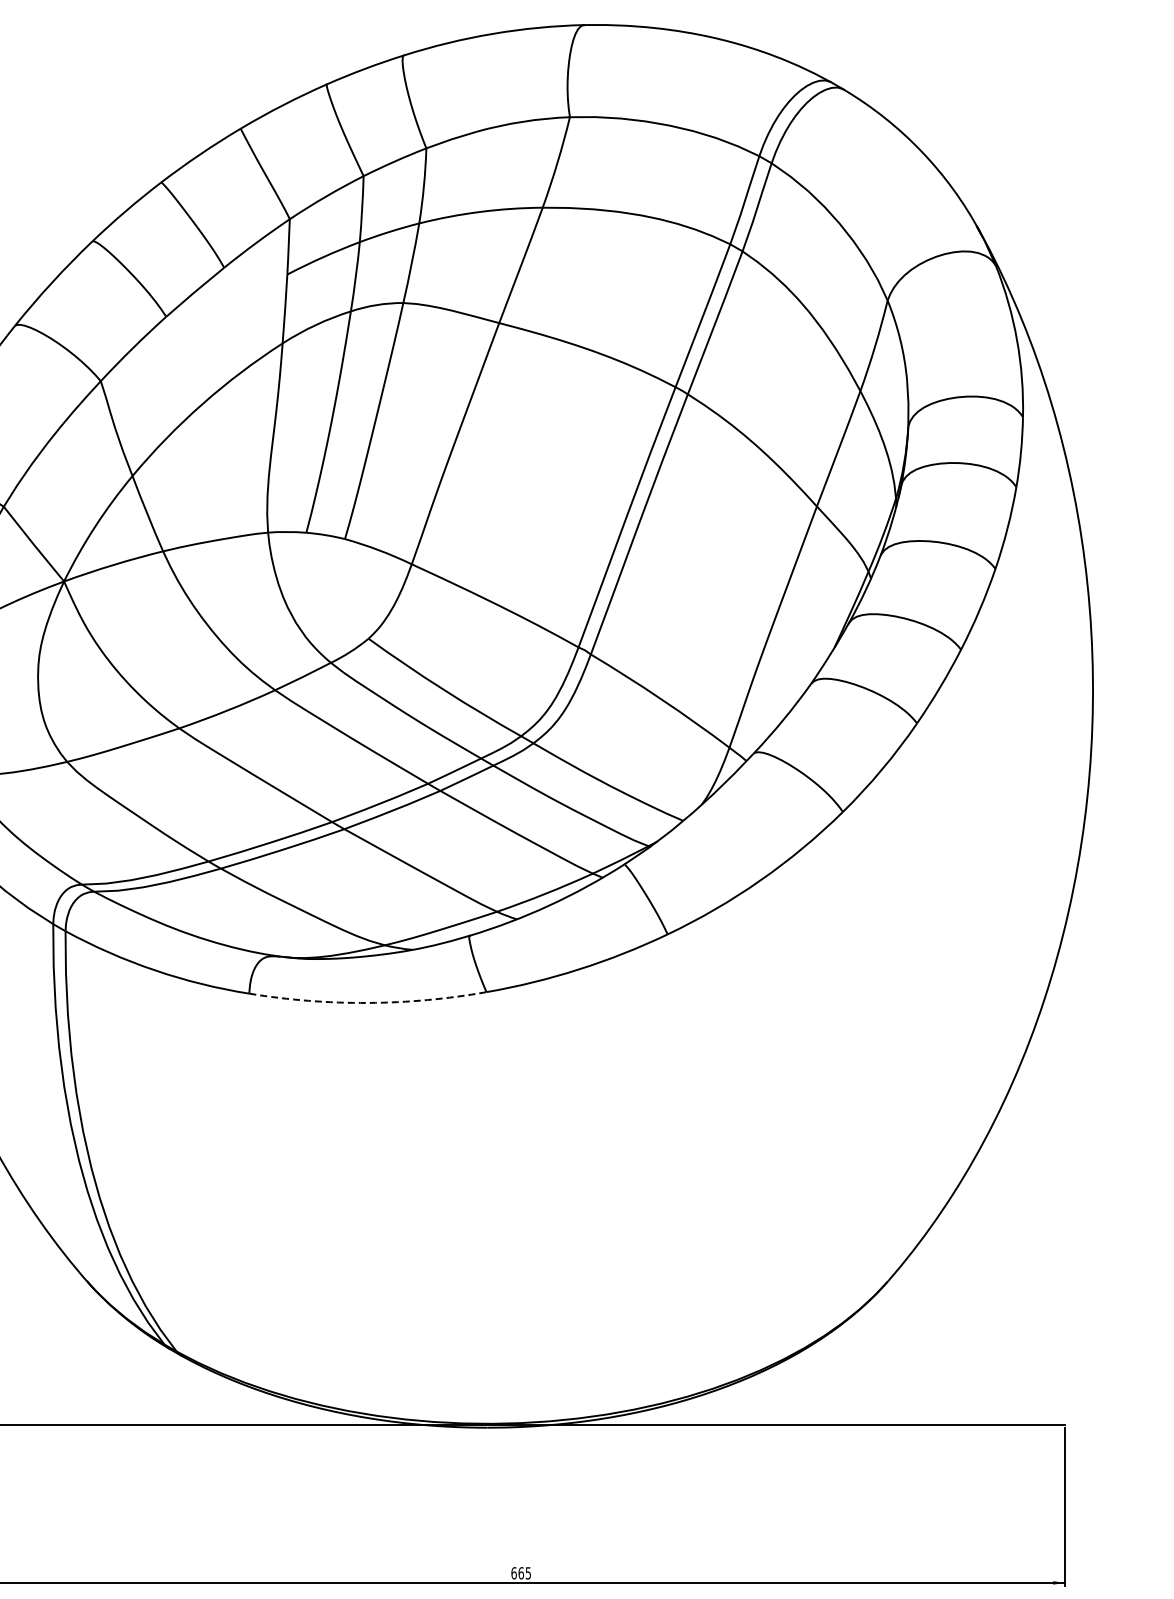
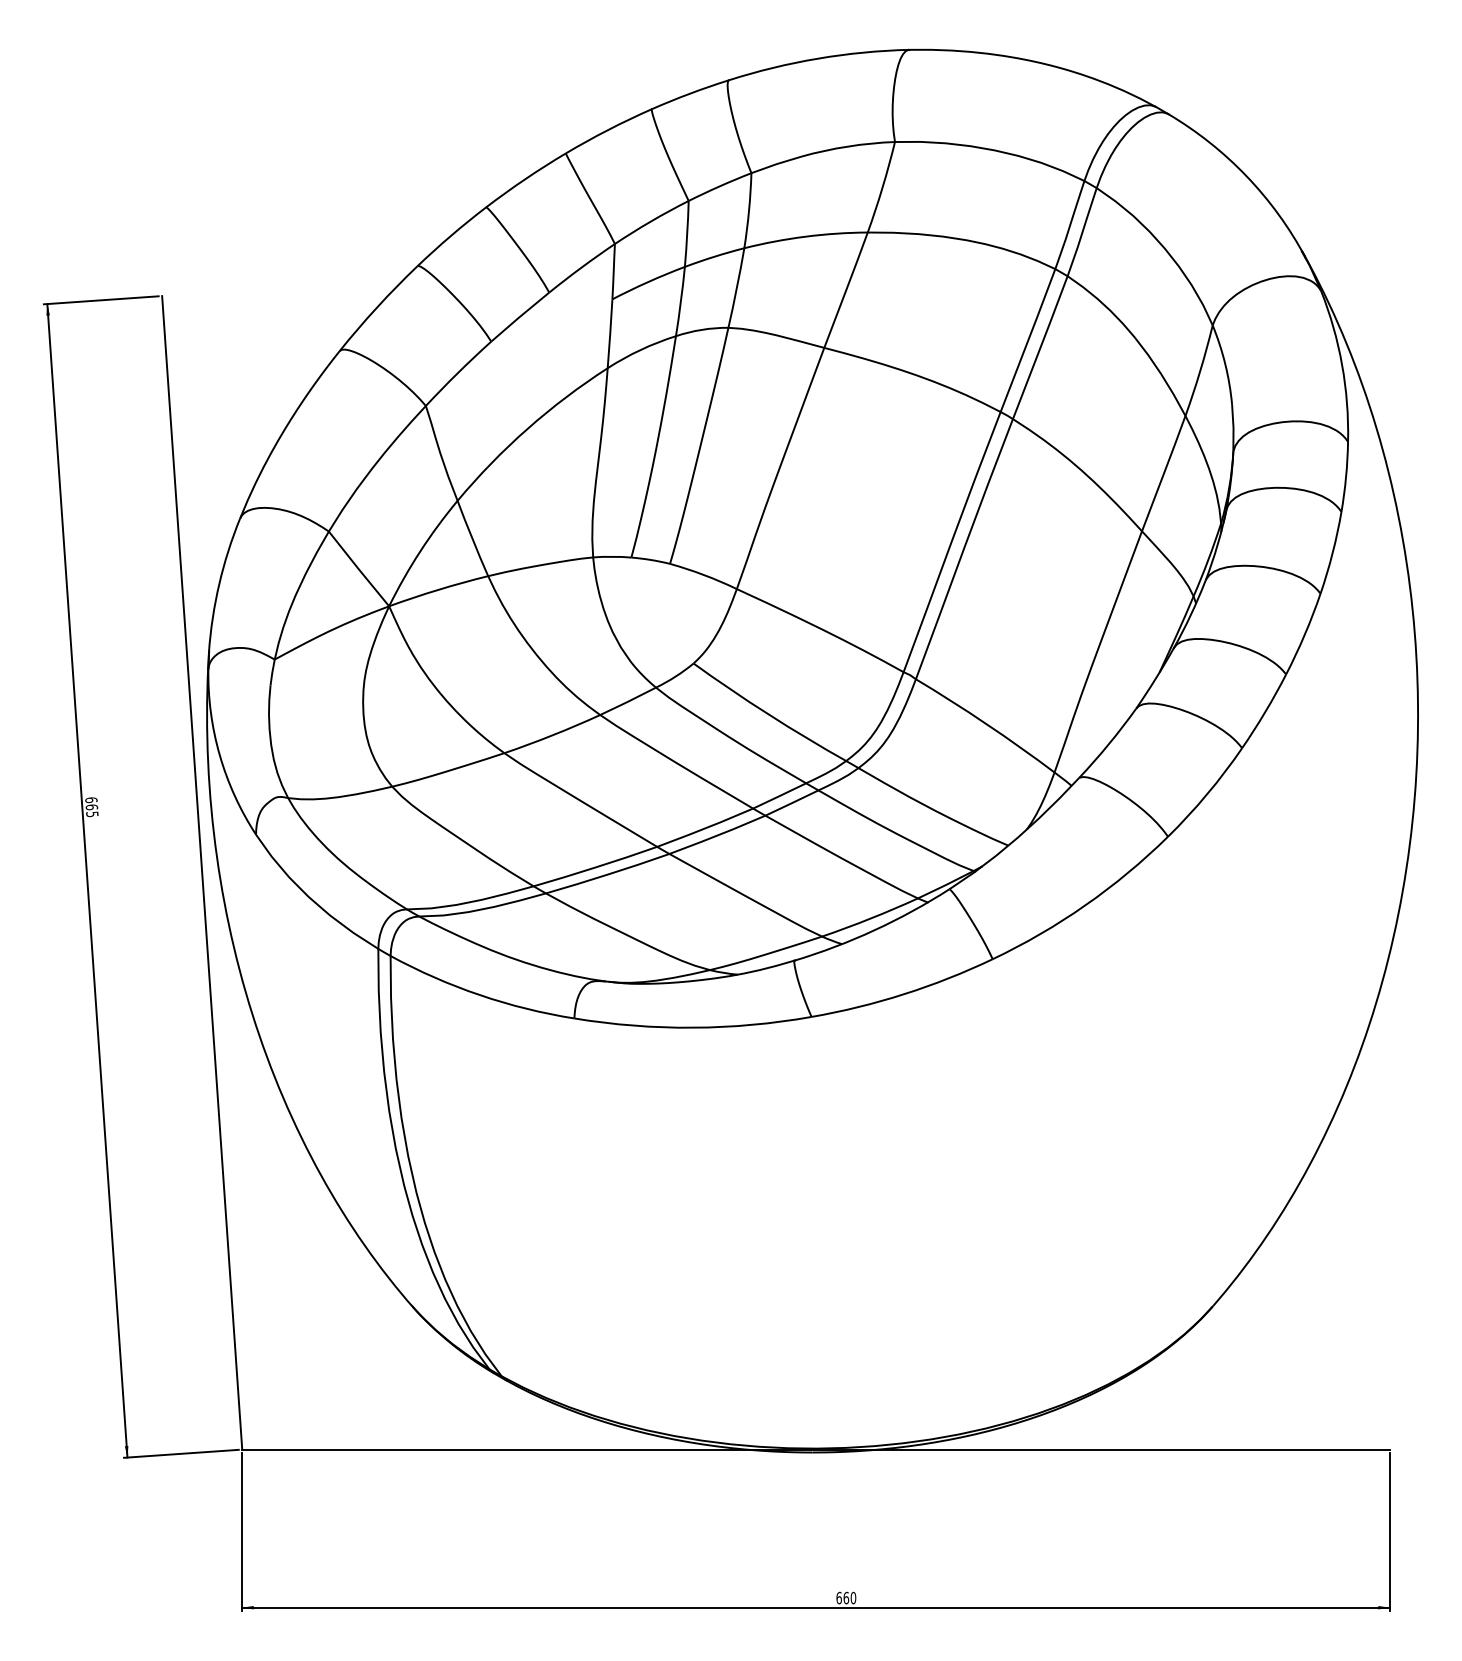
arc: (368, 1002) -> (693, 1027), dashed -> solid
text: (528, 1572) -> (853, 1597), 665 -> 660

